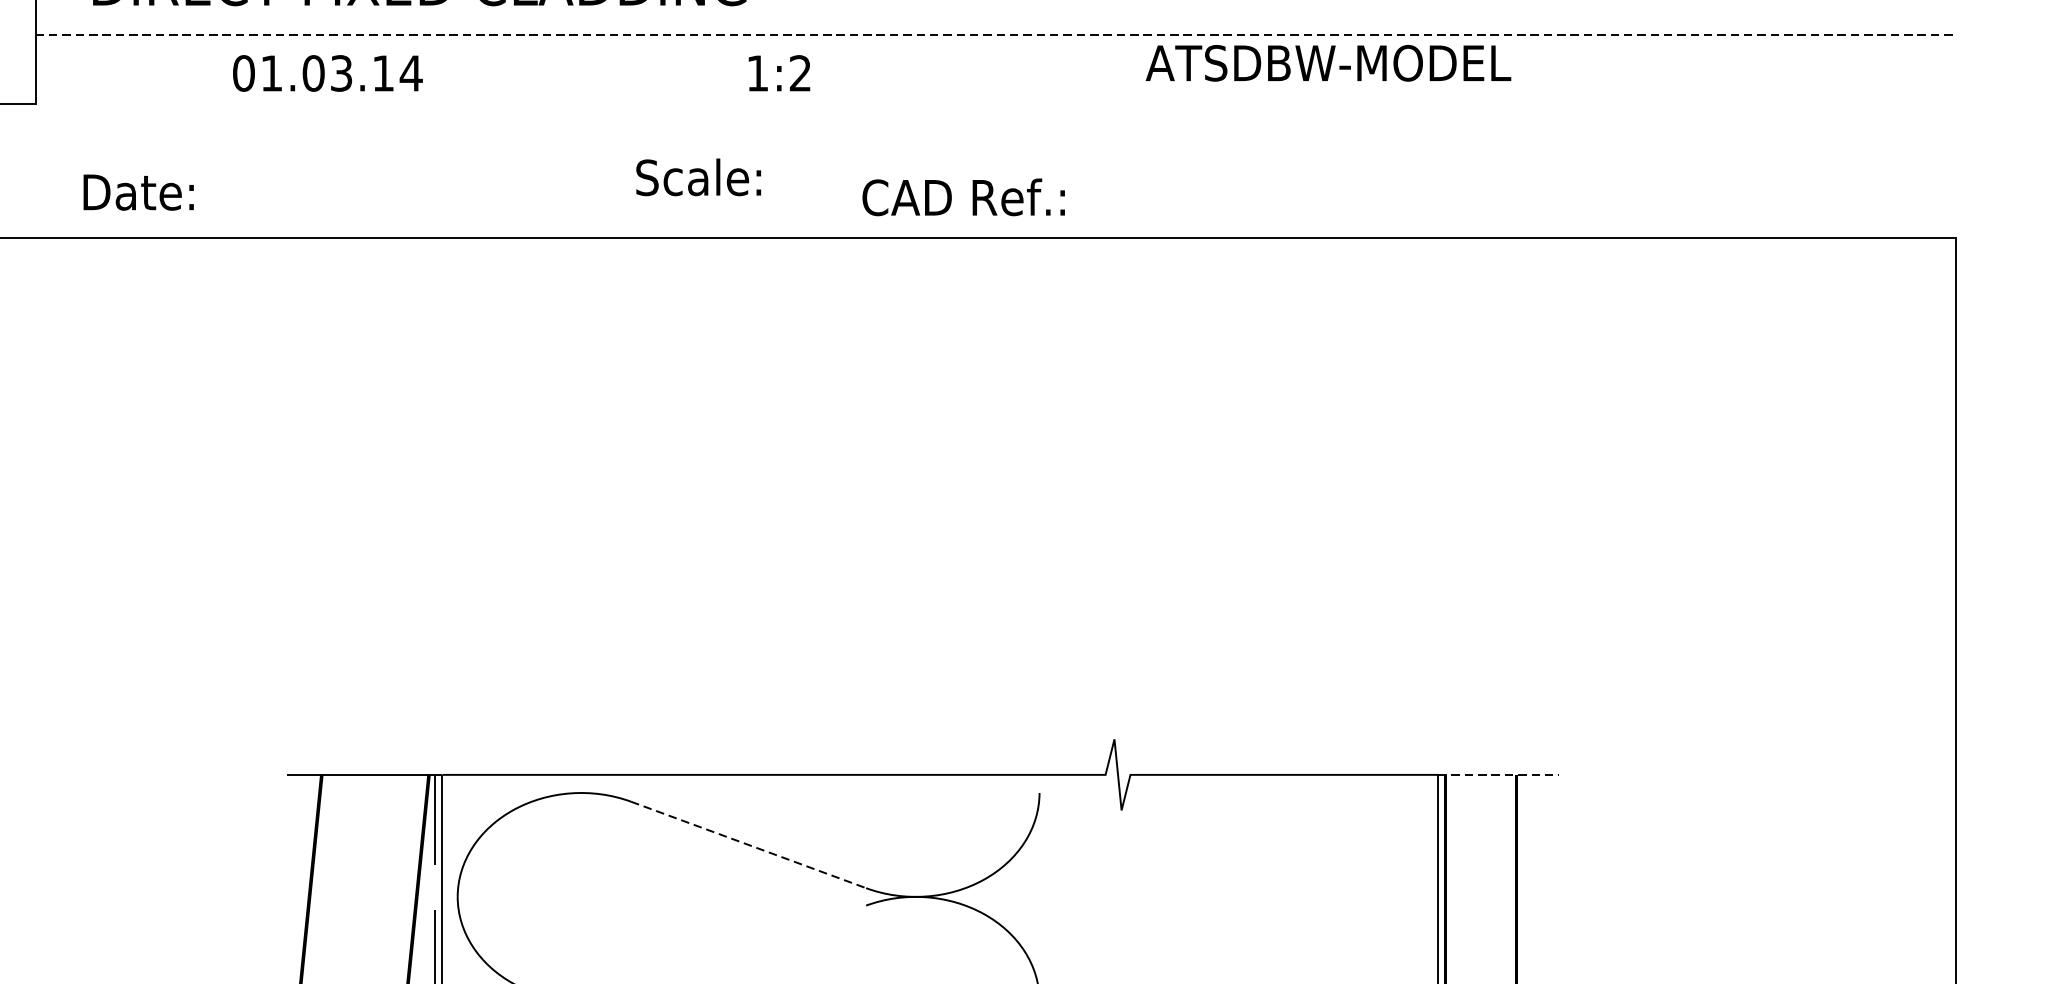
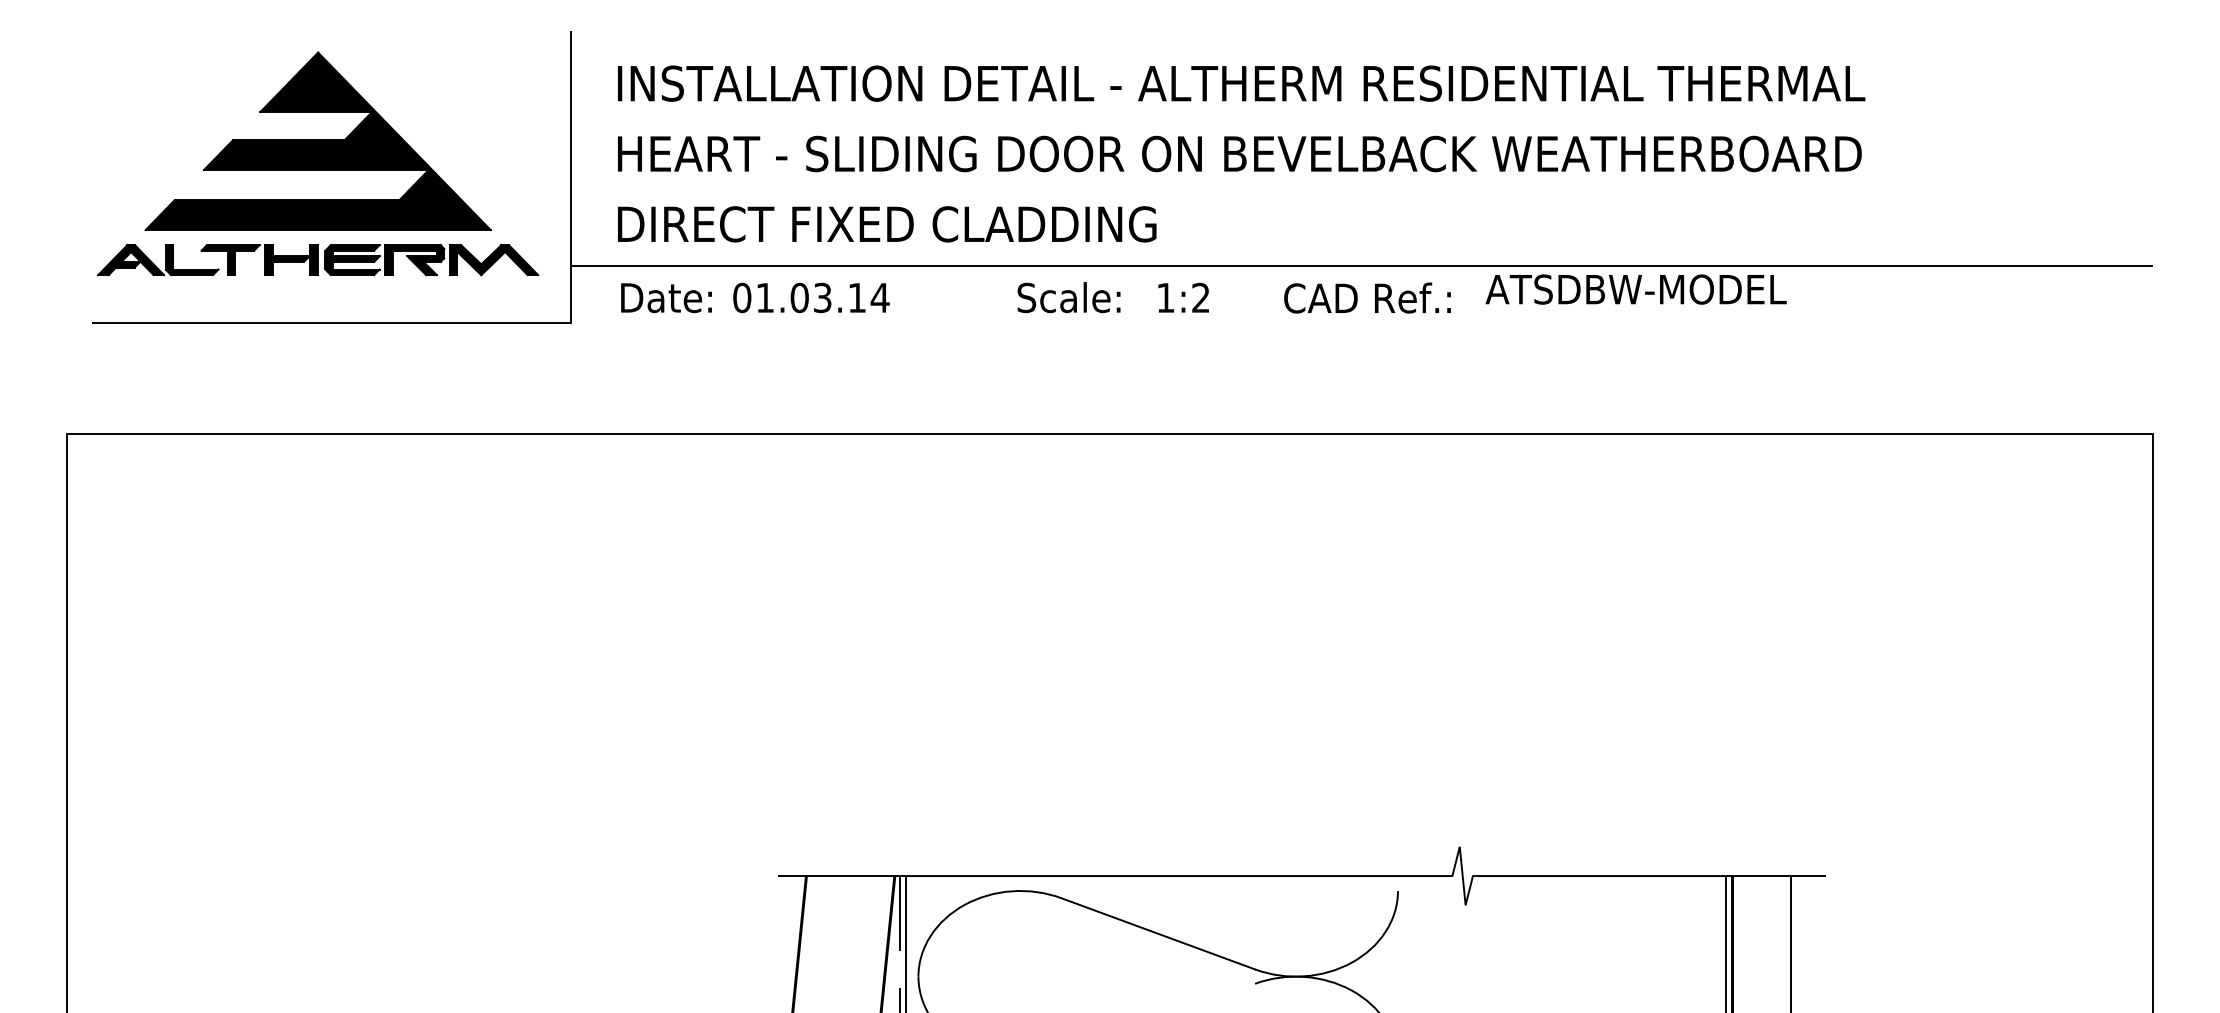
line: (996, 34) -> (1362, 265), dashed -> solid
text: (697, 177) -> (1068, 297), moved
text: (138, 193) -> (666, 298), moved
text: (963, 196) -> (1367, 297), moved
line: (1498, 775) -> (1776, 876), dashed -> solid
line: (748, 844) -> (1158, 933), dashed -> solid

